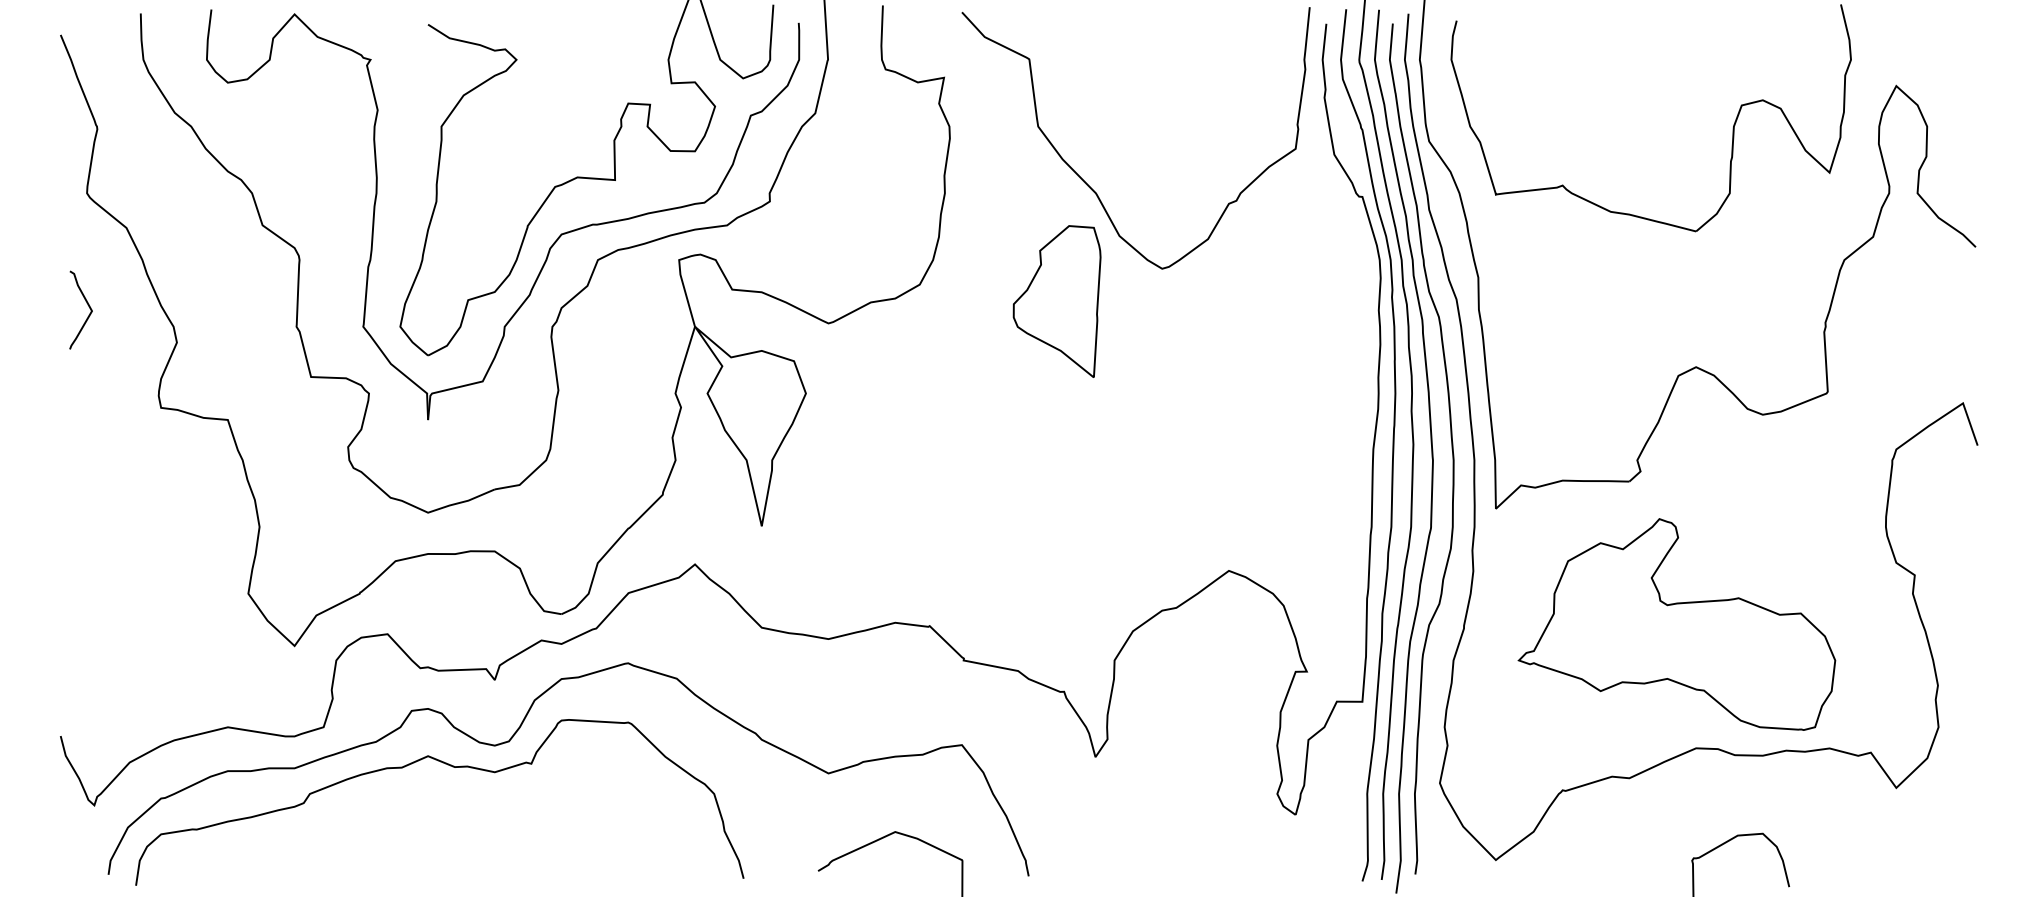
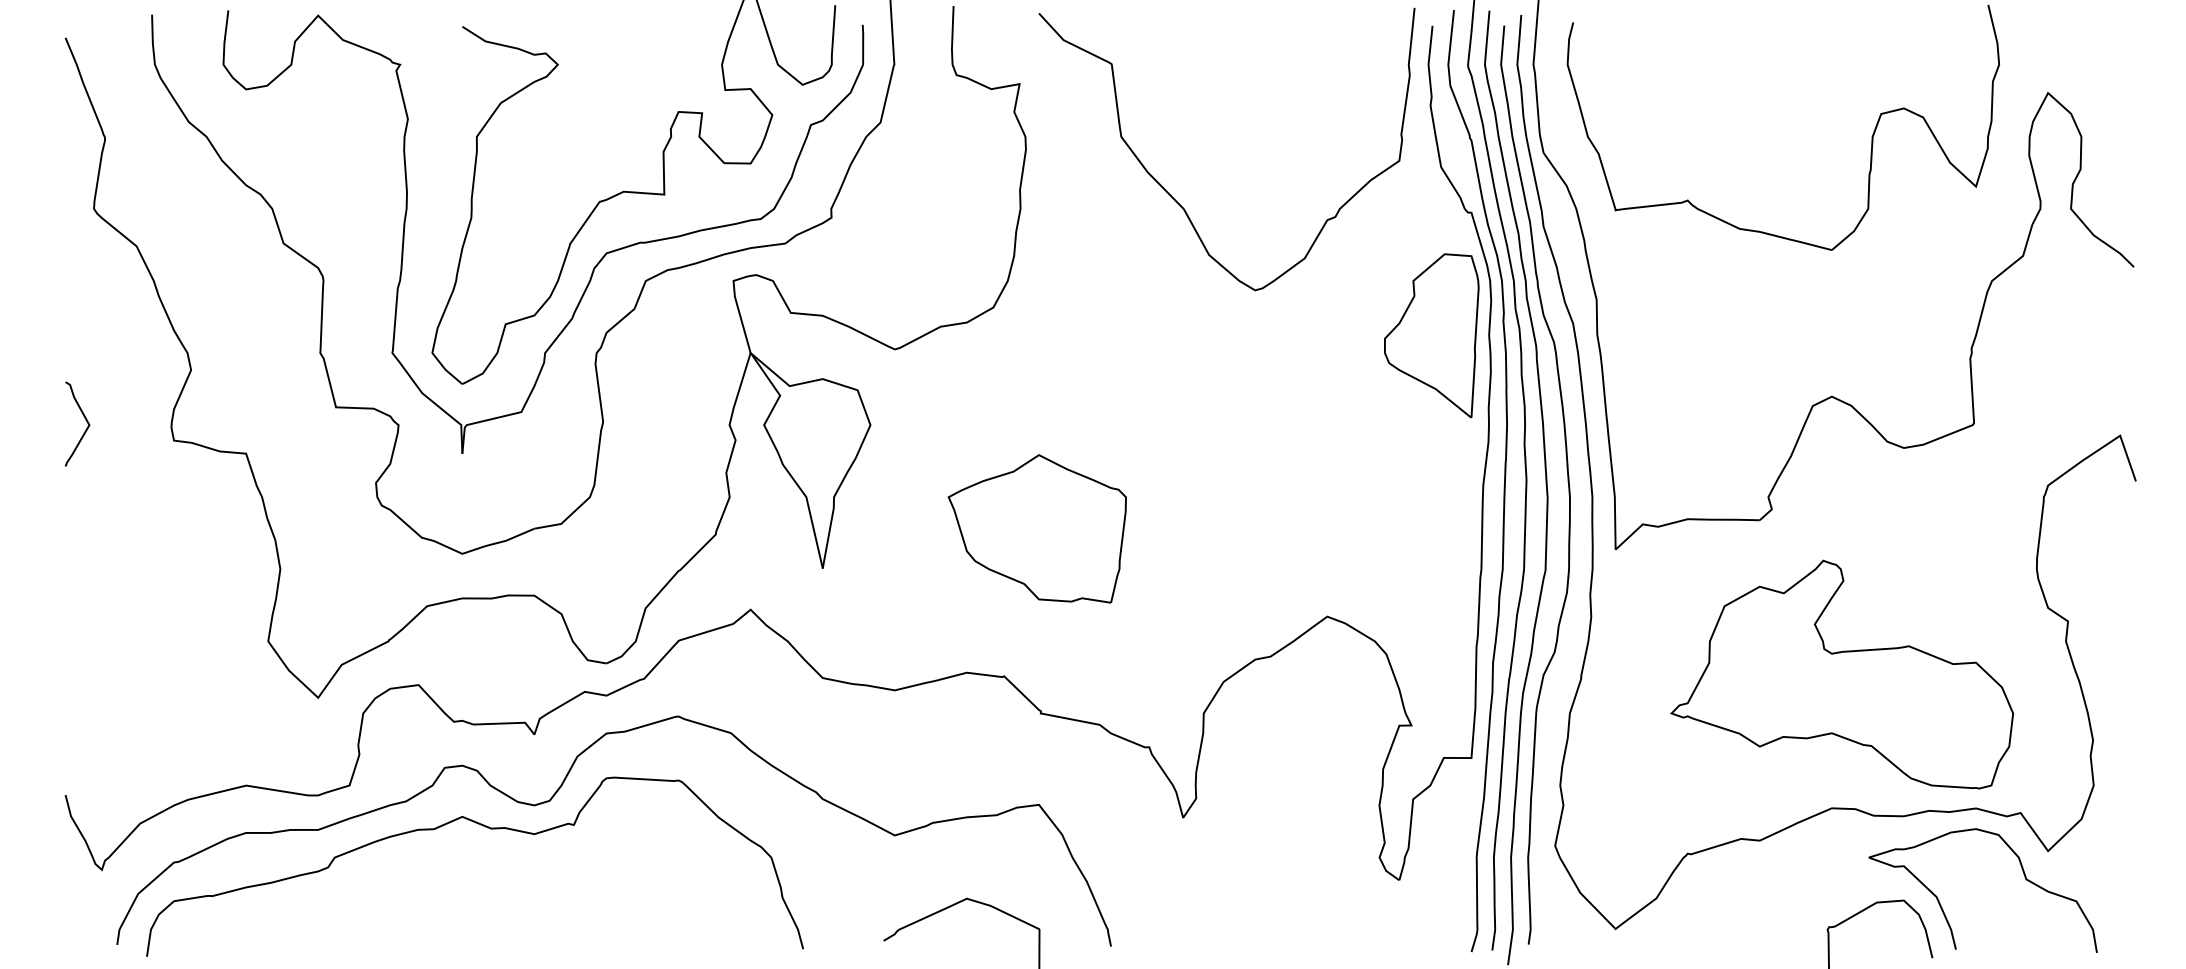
part: (1056, 301) -> (1431, 335), moved
curve: (88, 306) -> (85, 420), moved
part: (959, 489) -> (1036, 528), added
part: (1676, 624) -> (1841, 674), moved
curve: (1799, 842) -> (1943, 909), added

